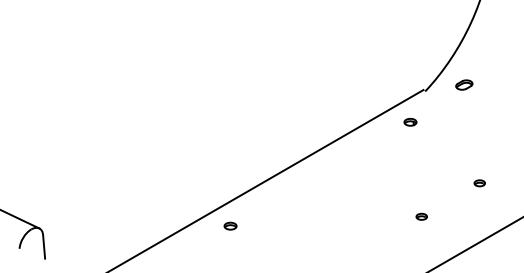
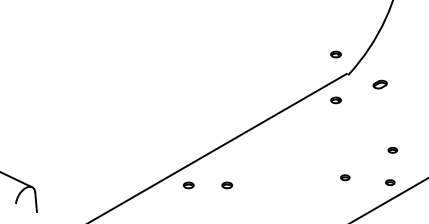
part: (410, 66) -> (336, 54), added
part: (464, 84) -> (380, 84), moved
part: (476, 222) -> (390, 182), added
part: (277, 225) -> (227, 184), added

